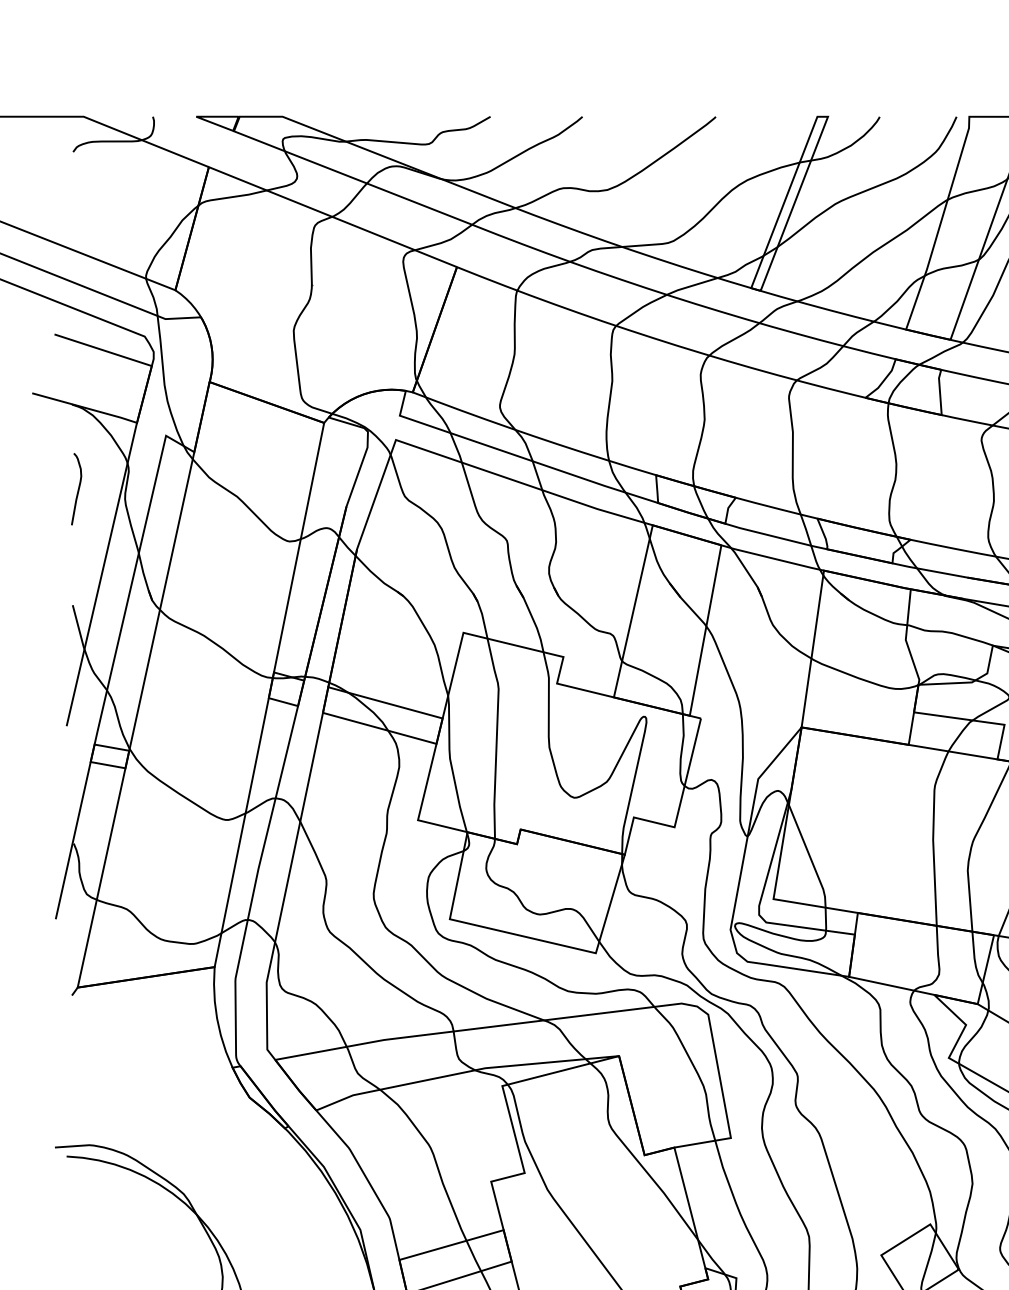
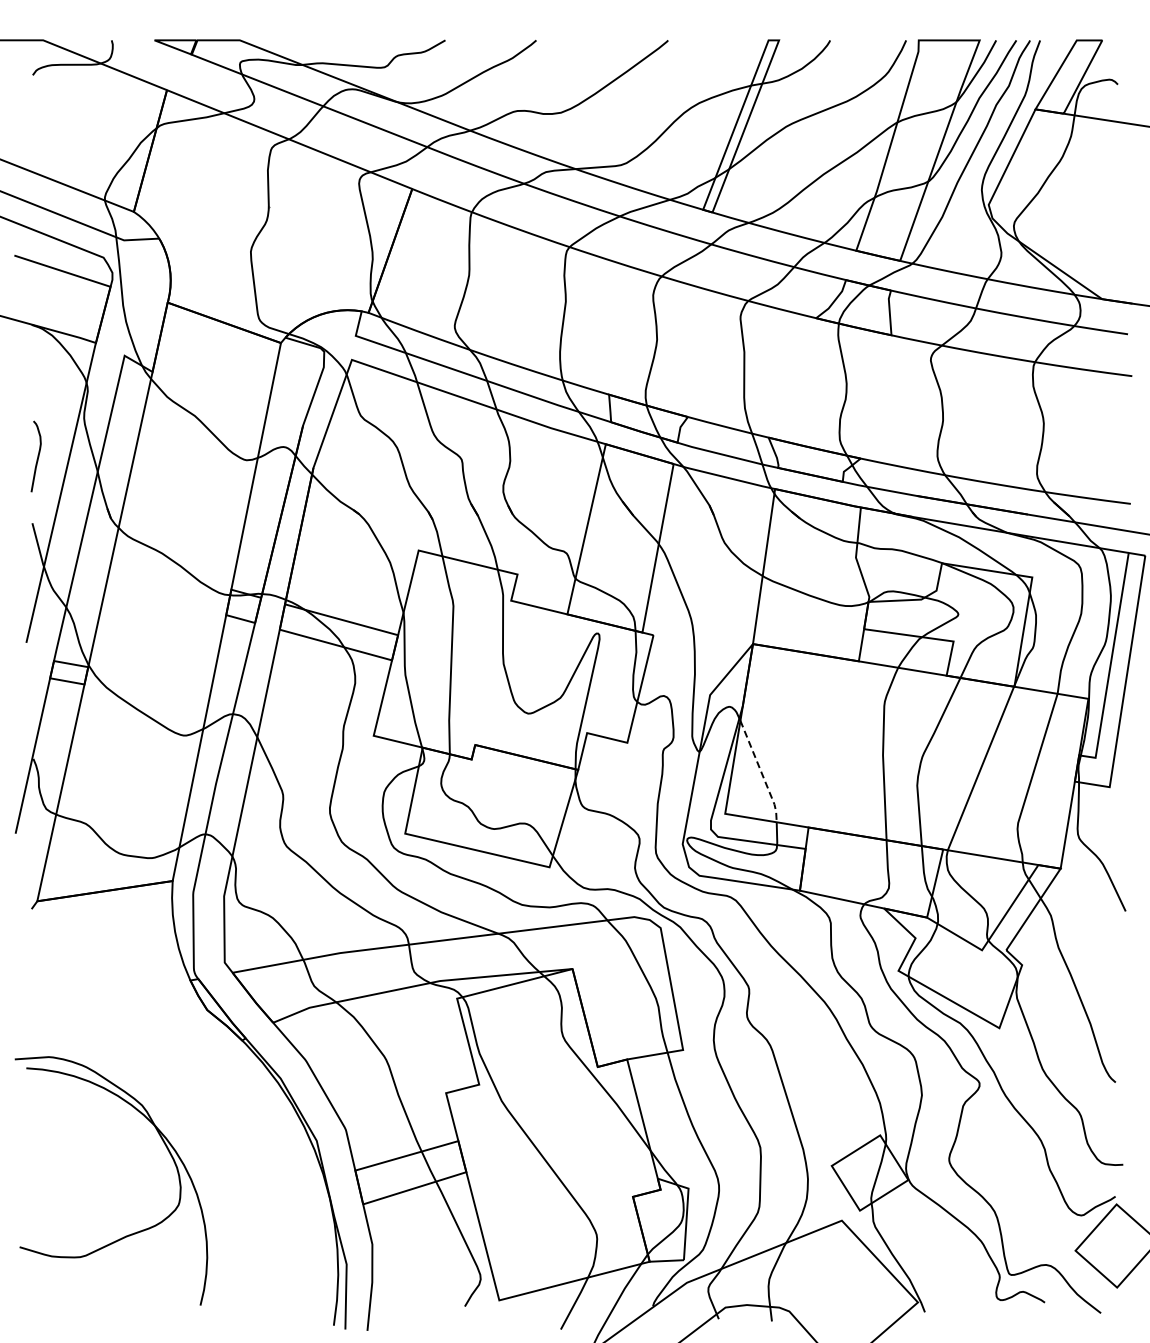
curve: (77, 489) -> (37, 456), moved
line: (810, 857) -> (761, 772), solid -> dashed

